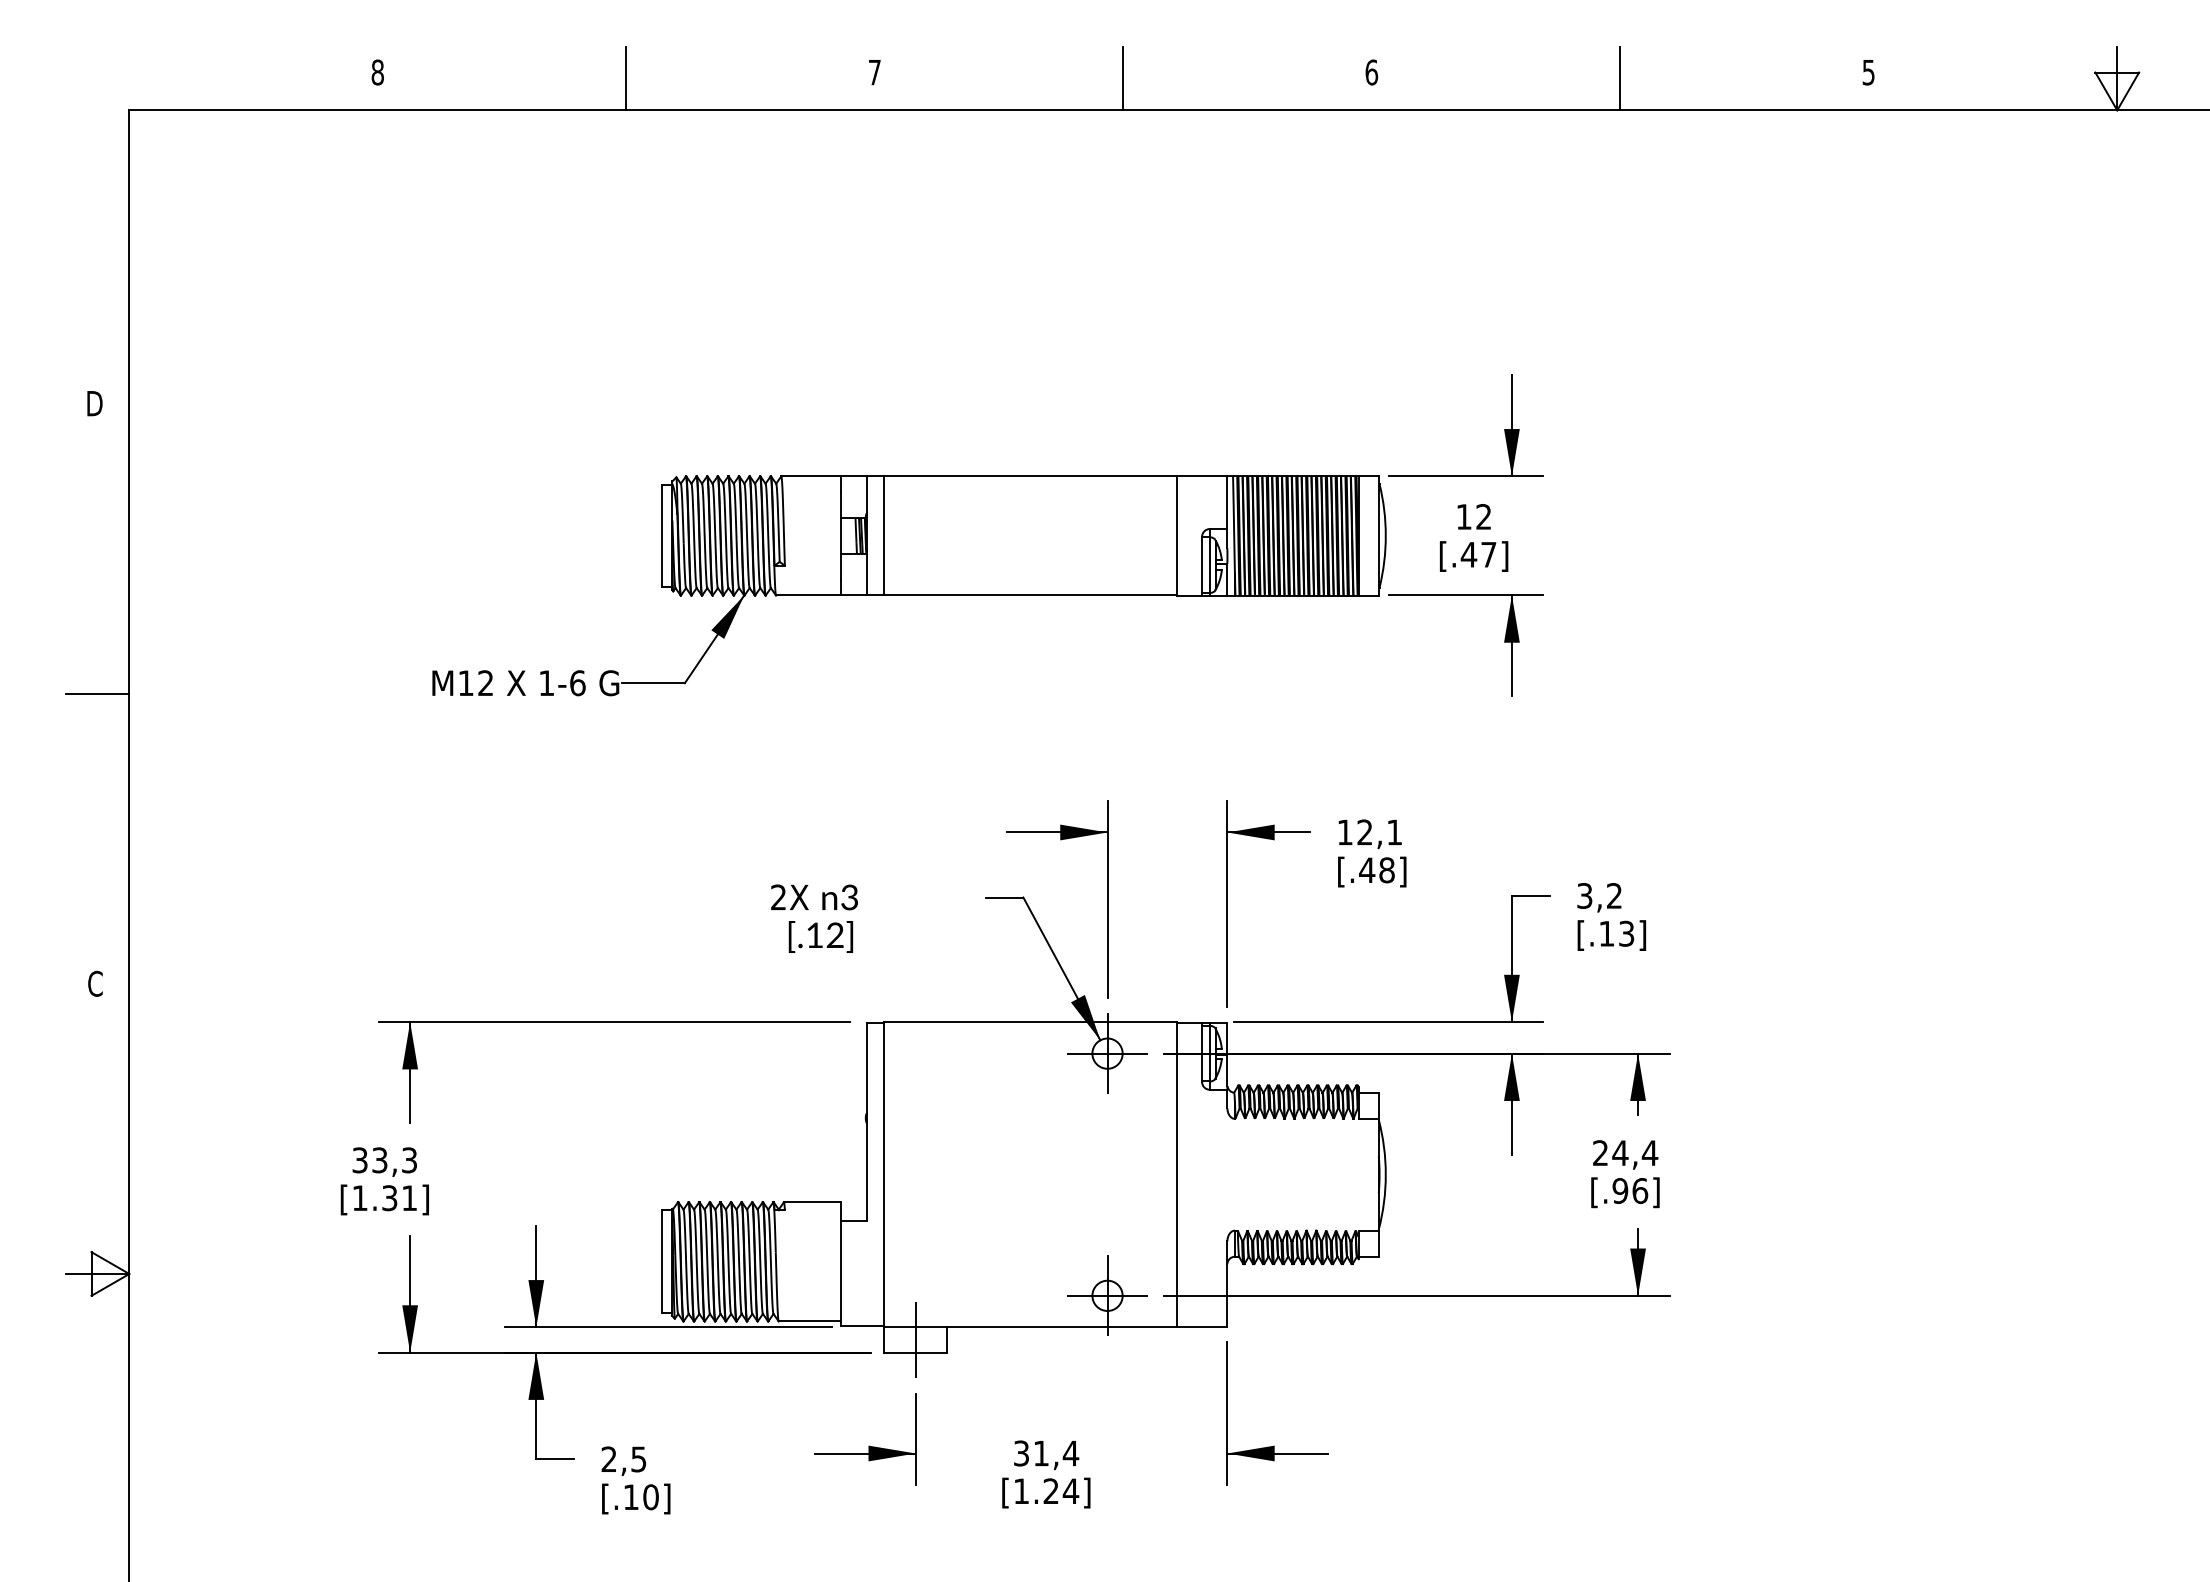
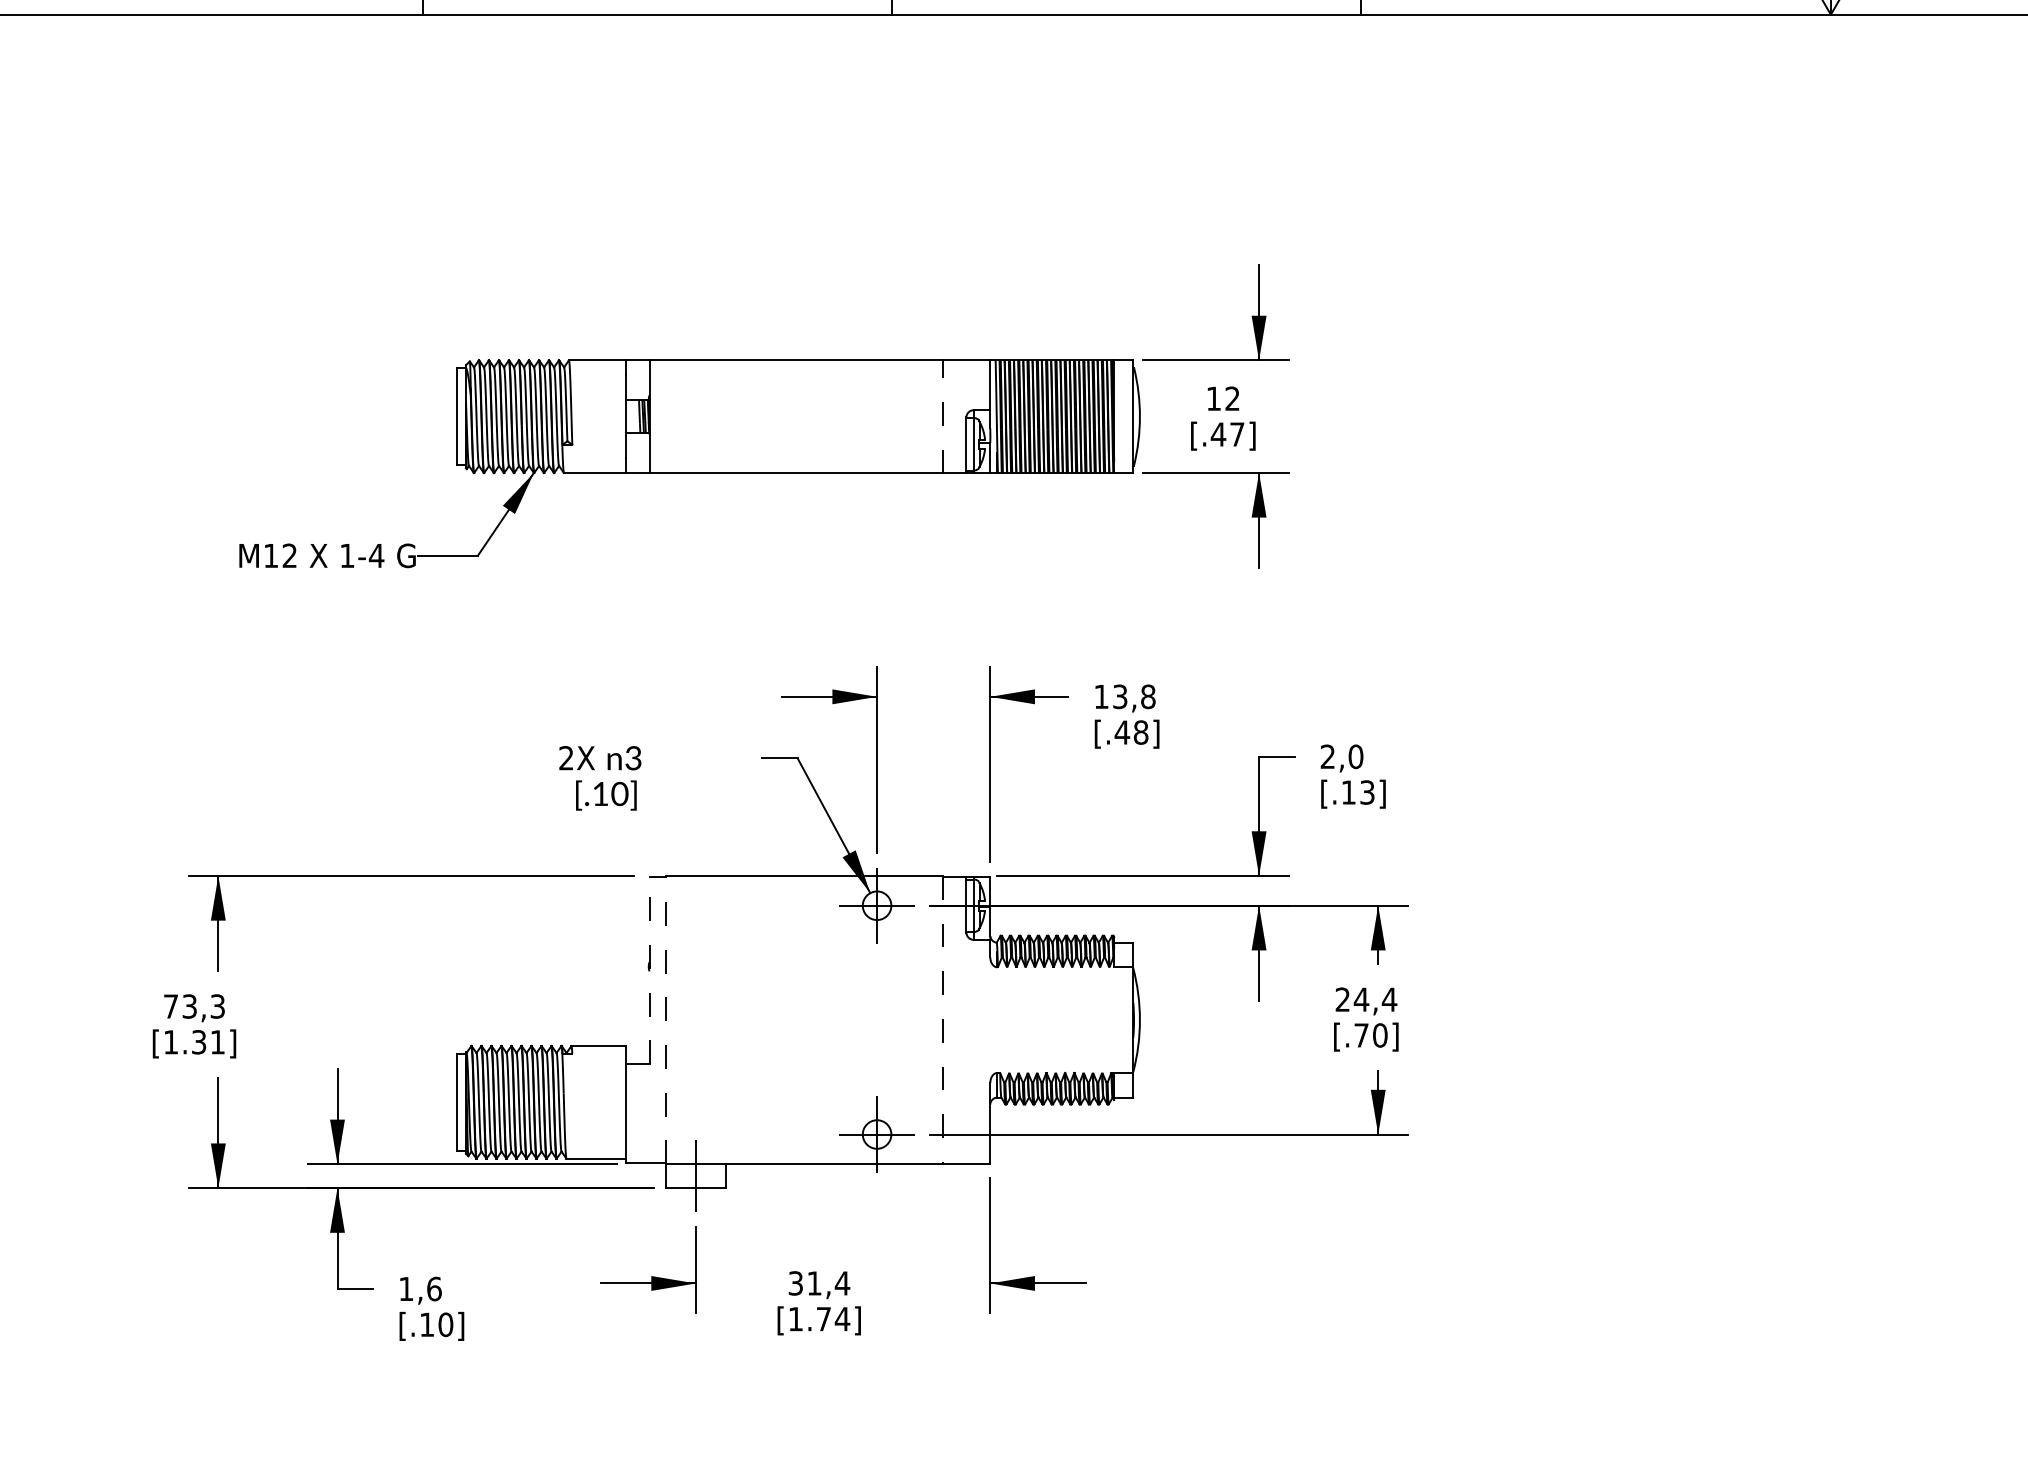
line: (884, 535) -> (666, 416), removed
line: (1176, 535) -> (942, 416), solid -> dashed
text: (577, 683) -> (376, 556), 1-6 -> 1-4
text: (1379, 832) -> (1133, 696), 12,1 -> 13,8
text: (1599, 895) -> (1341, 756), 3,2 -> 2,0
text: (835, 935) -> (620, 794), [.12] -> [.10]
line: (866, 1121) -> (649, 969), solid -> dashed
text: (359, 1160) -> (170, 1006), 33,3 -> 73,3
line: (884, 1174) -> (666, 1019), solid -> dashed
line: (1176, 1174) -> (942, 1019), solid -> dashed
text: (1630, 1190) -> (1371, 1035), [.96] -> [.70]
text: (623, 1459) -> (419, 1289), 2,5 -> 1,6
text: (1050, 1490) -> (823, 1318), [1.24] -> [1.74]

